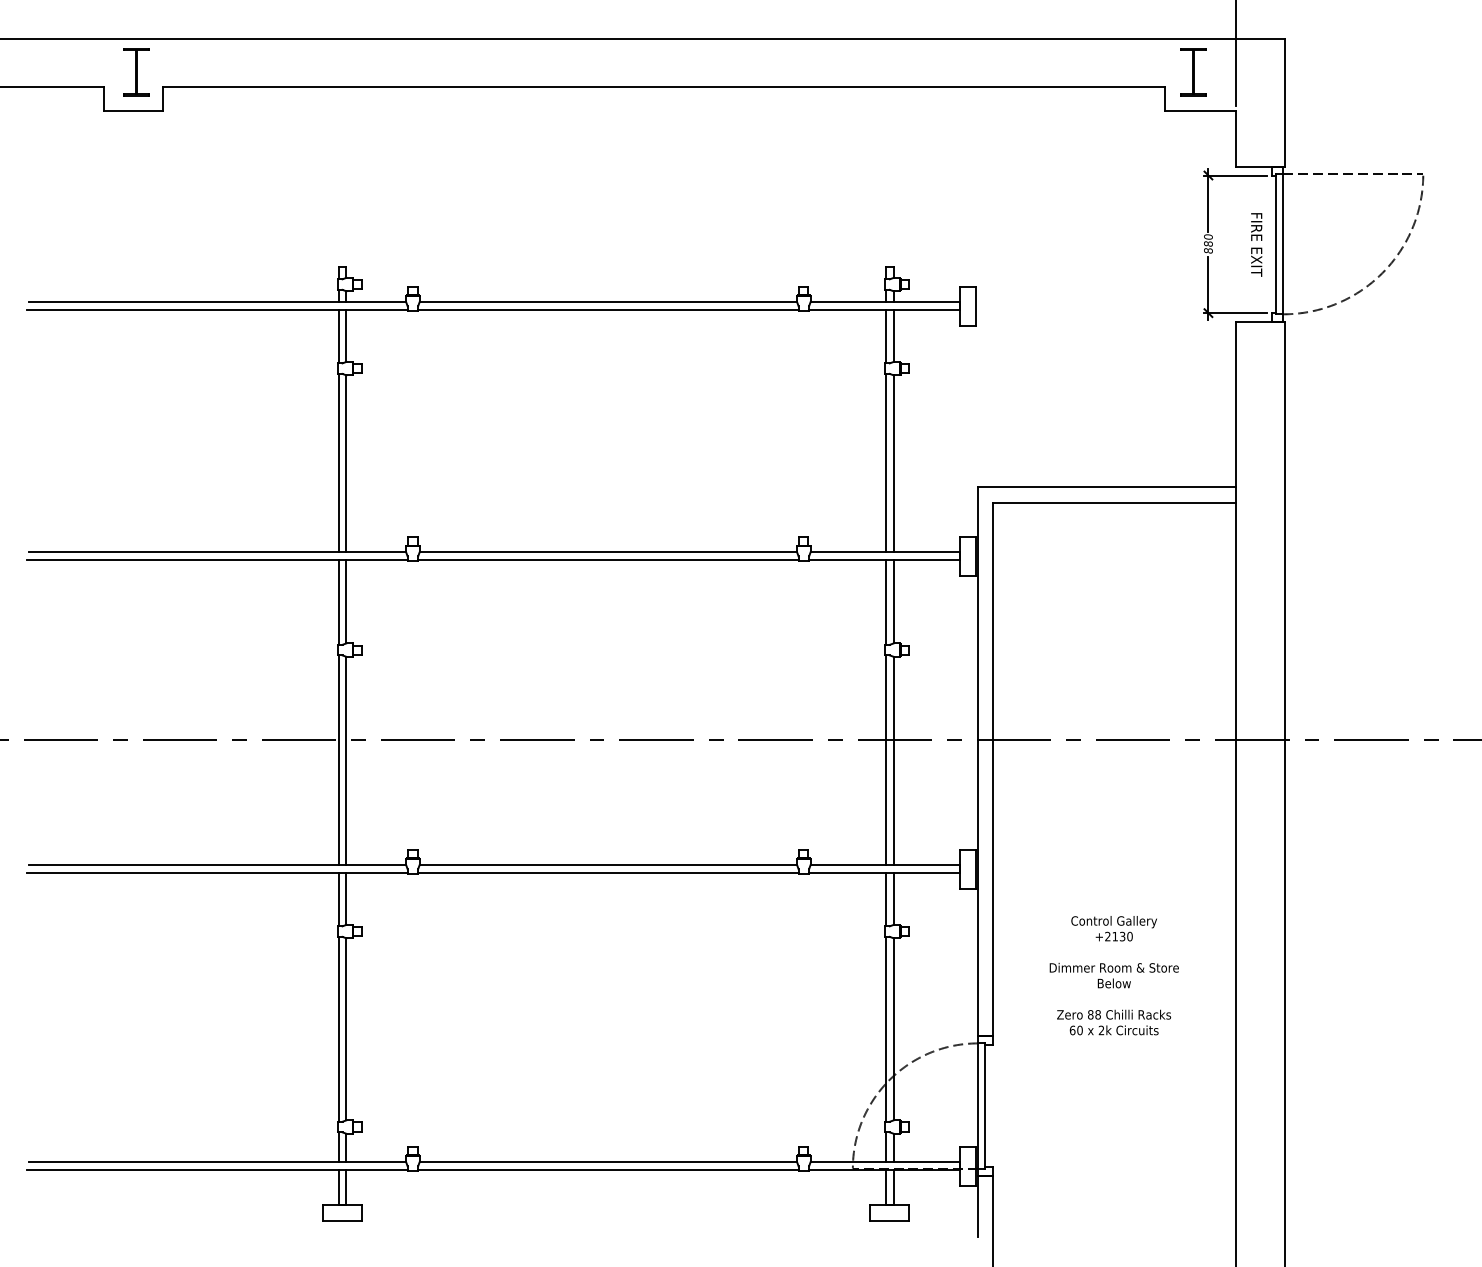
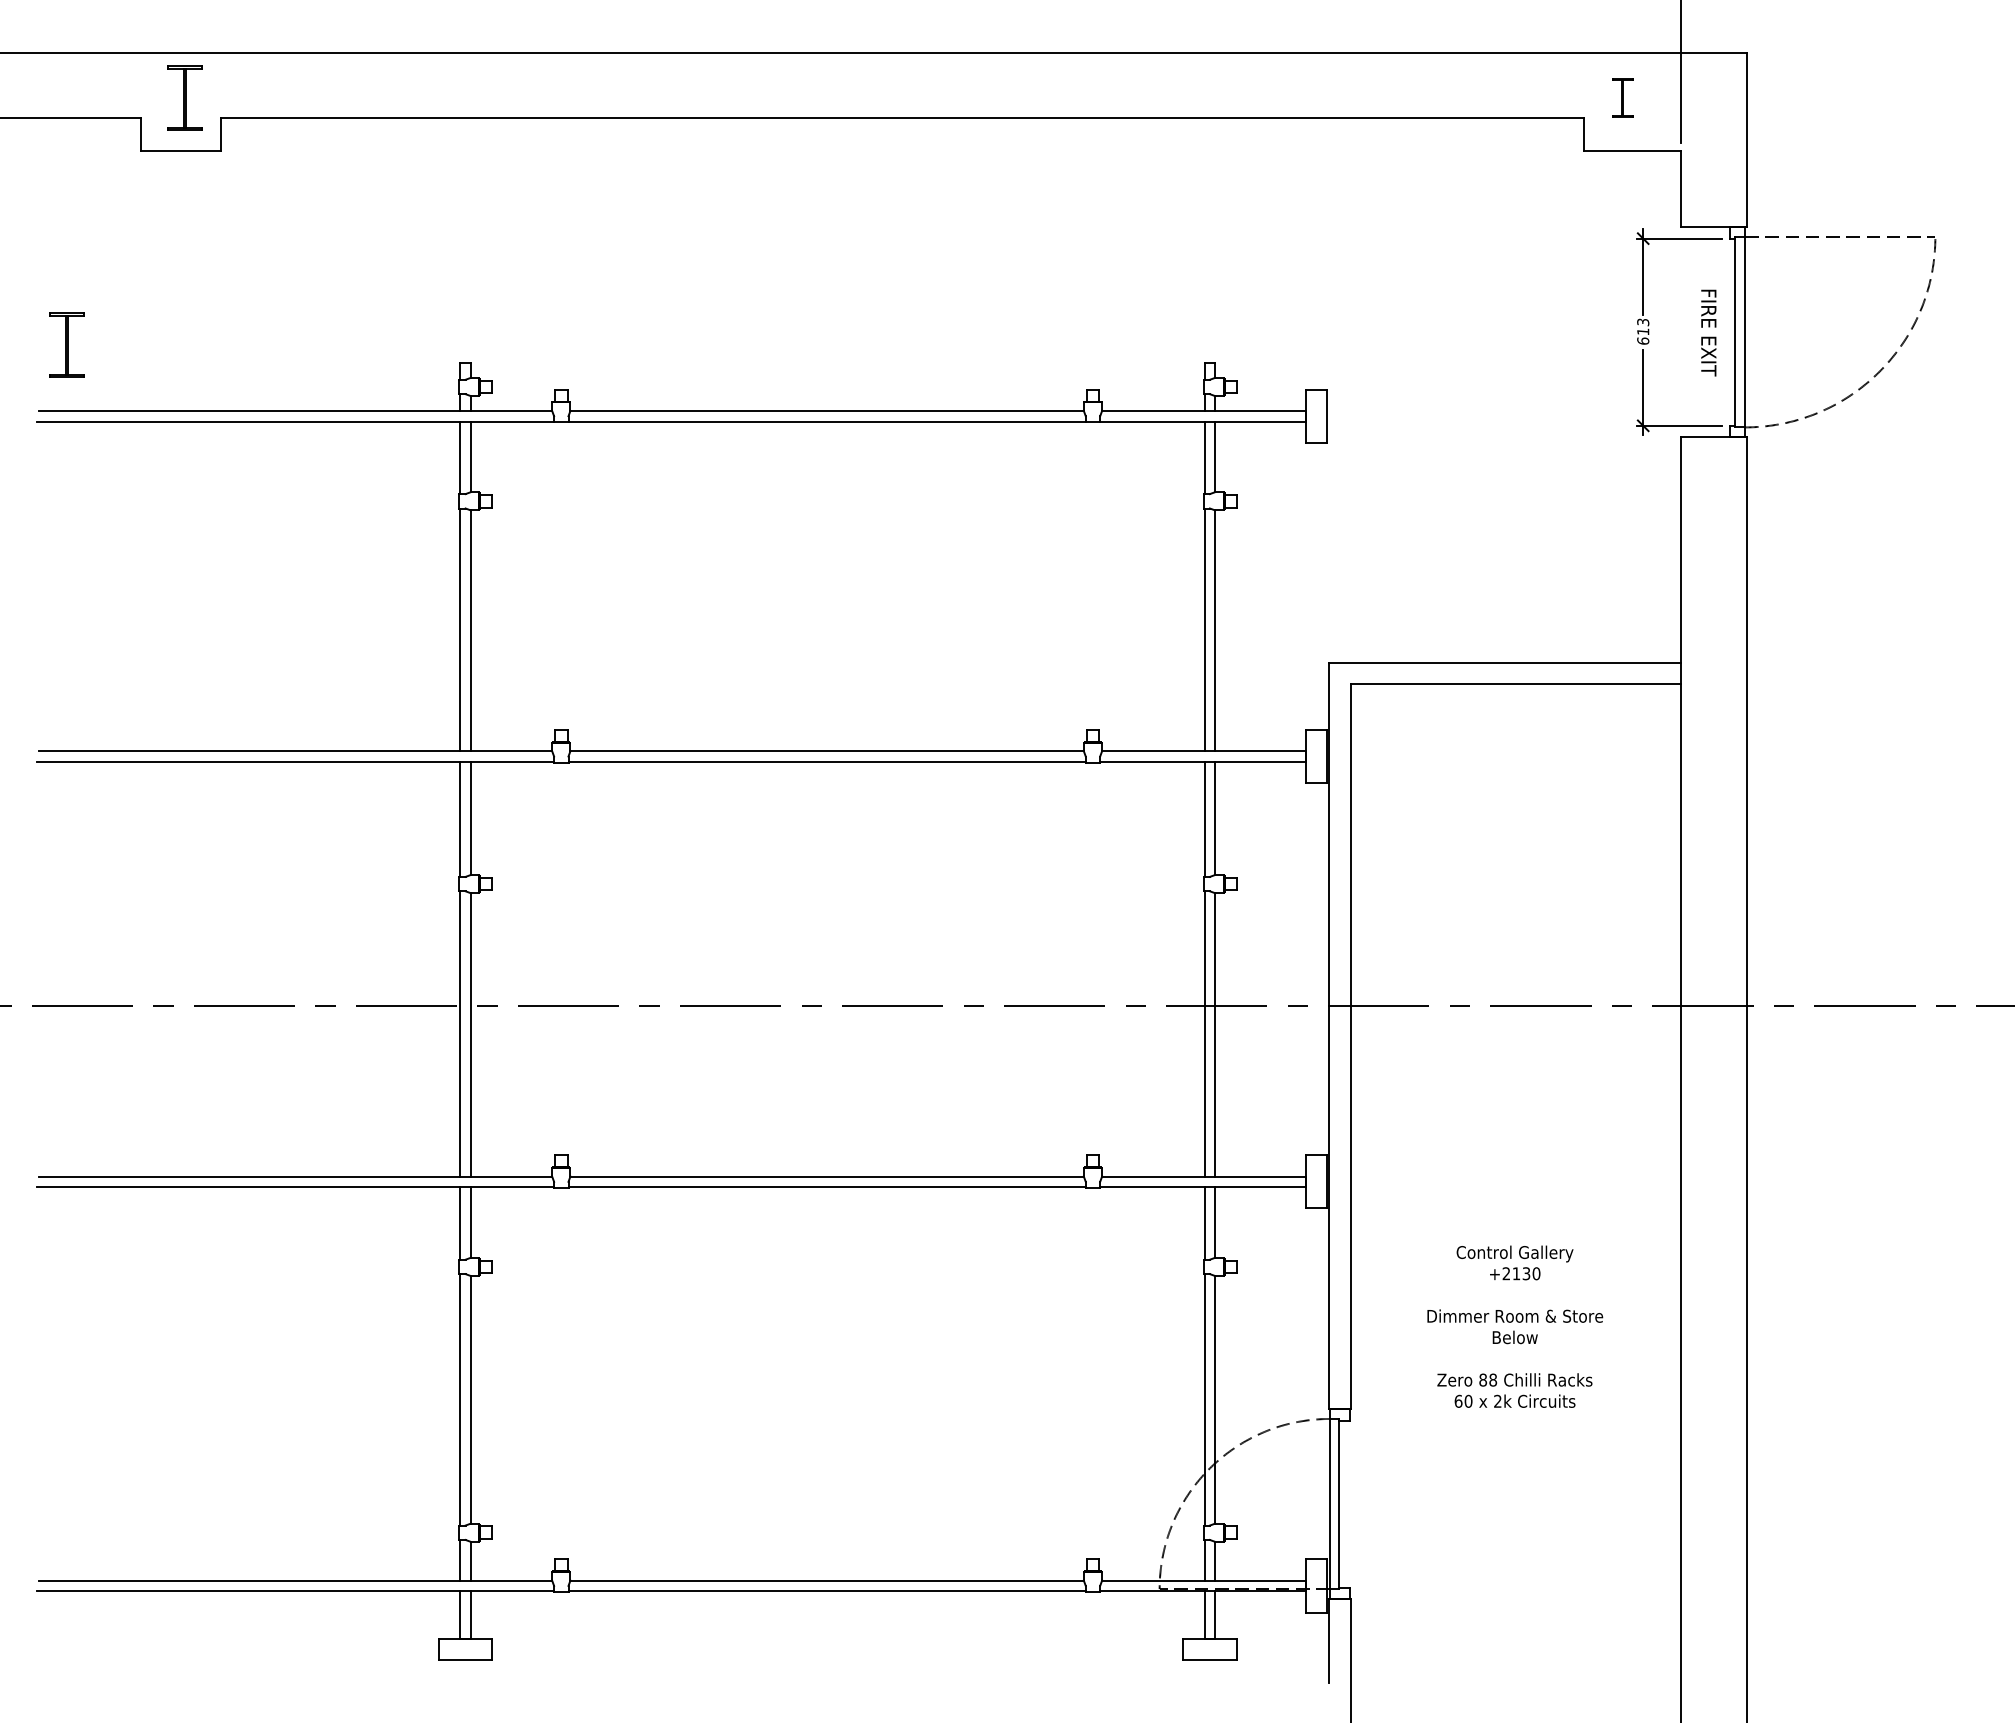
part: (1193, 71) -> (1622, 97), size x0.6
text: (1208, 243) -> (1643, 331), 880 -> 613
part: (49, 253) -> (66, 344), added

